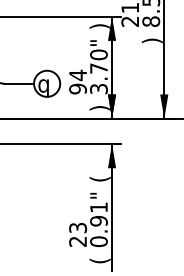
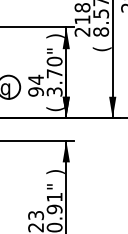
text: (151, 40) -> (101, 48), ) -> (
text: (99, 108) -> (55, 109), ) -> (
text: (99, 178) -> (55, 171), ( -> )

